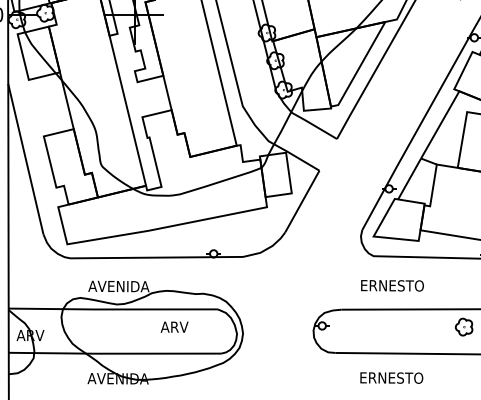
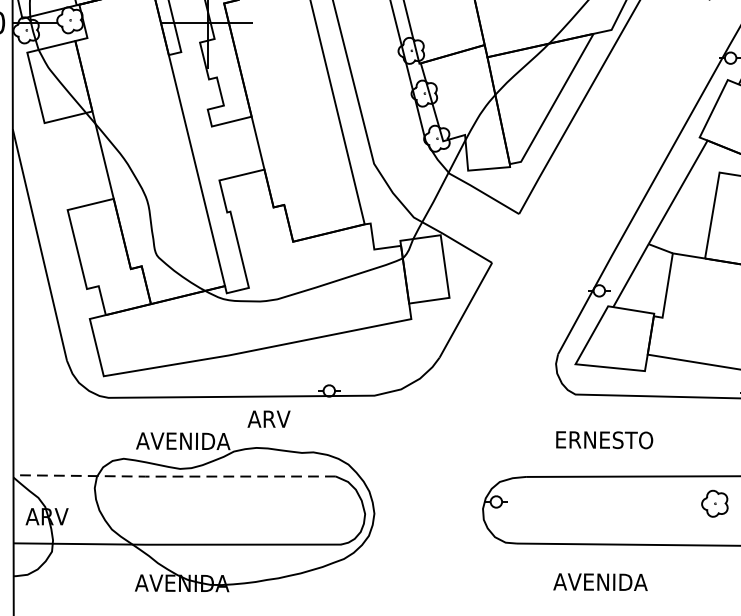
line: (112, 309) -> (173, 476), solid -> dashed
text: (174, 326) -> (268, 418), moved
text: (391, 377) -> (603, 581), ERNESTO -> AVENIDA

